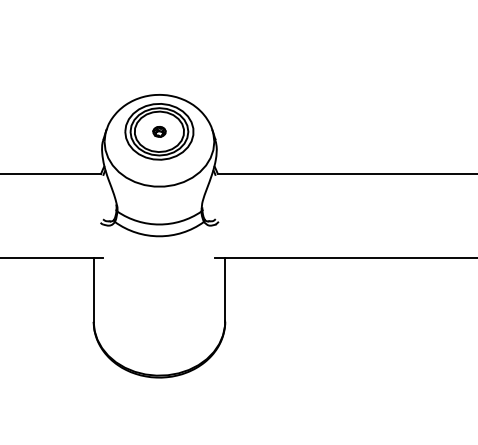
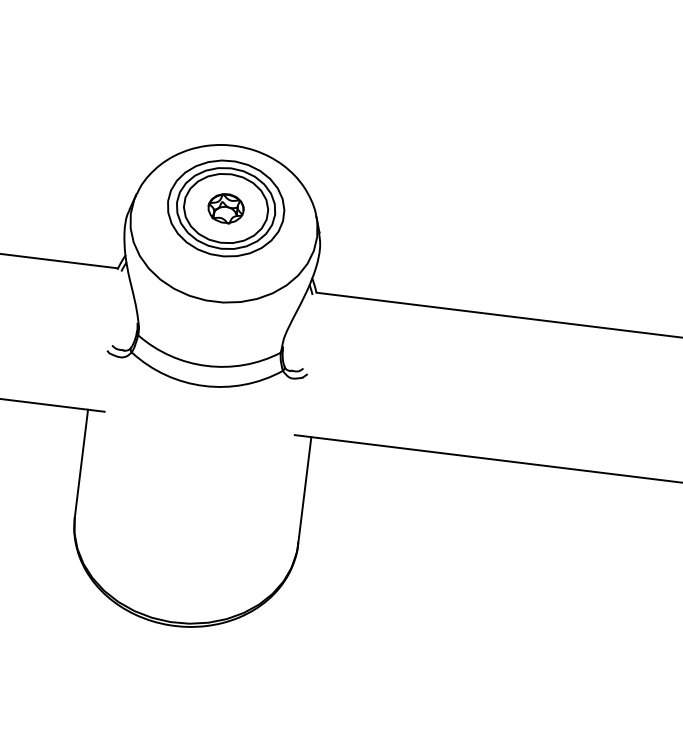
part: (159, 131) -> (226, 207), size x1.67

